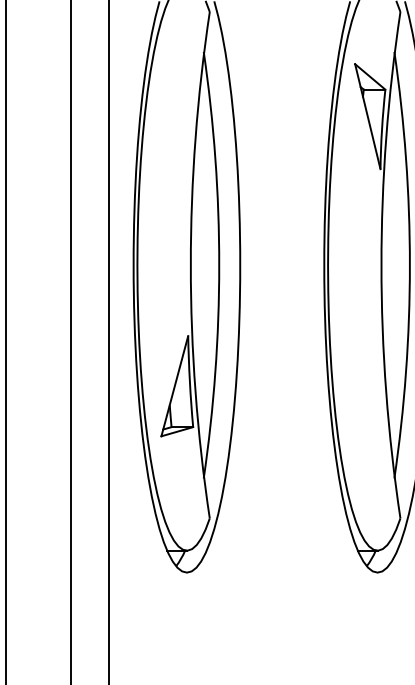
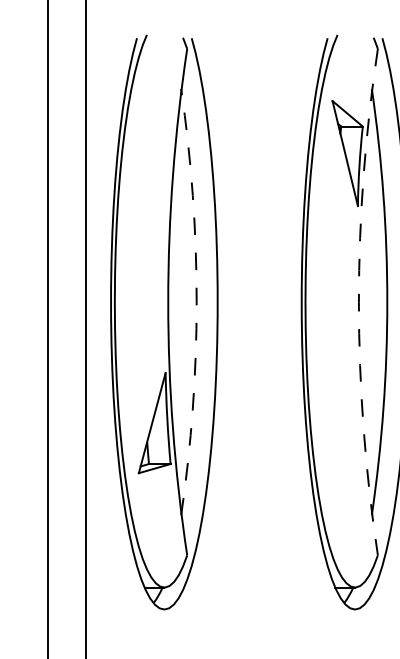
arc: (219, 265) -> (196, 302), solid -> dashed
arc: (381, 265) -> (358, 302), solid -> dashed

